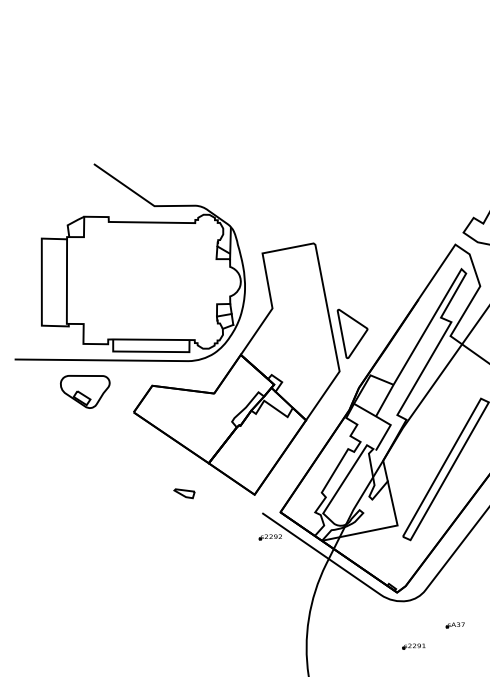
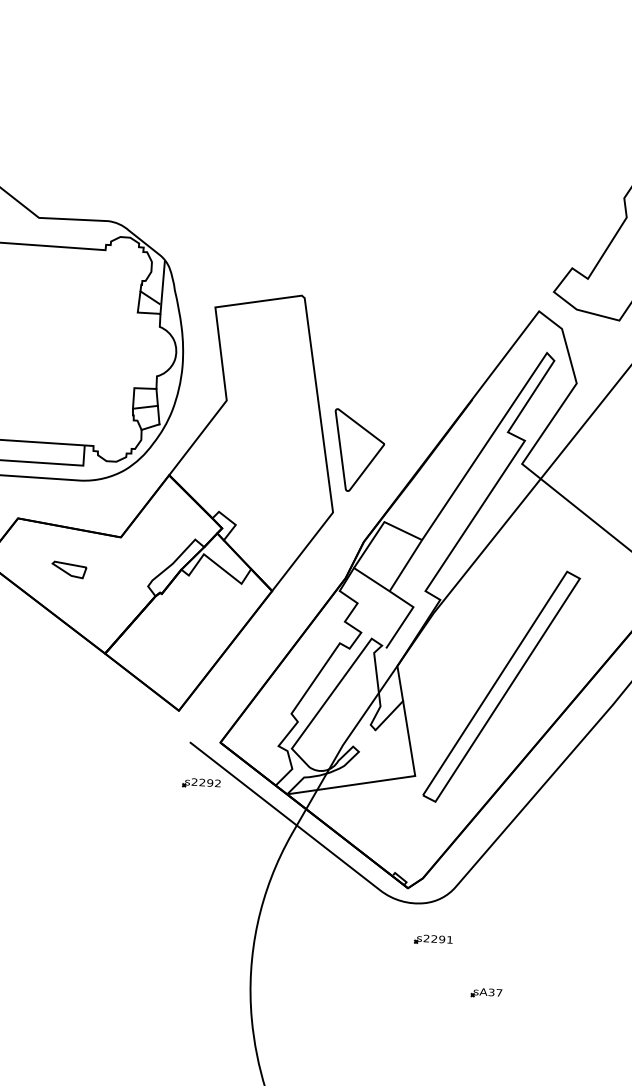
part: (184, 493) -> (69, 569), moved
part: (454, 625) -> (484, 993), moved
part: (413, 646) -> (432, 939), moved

